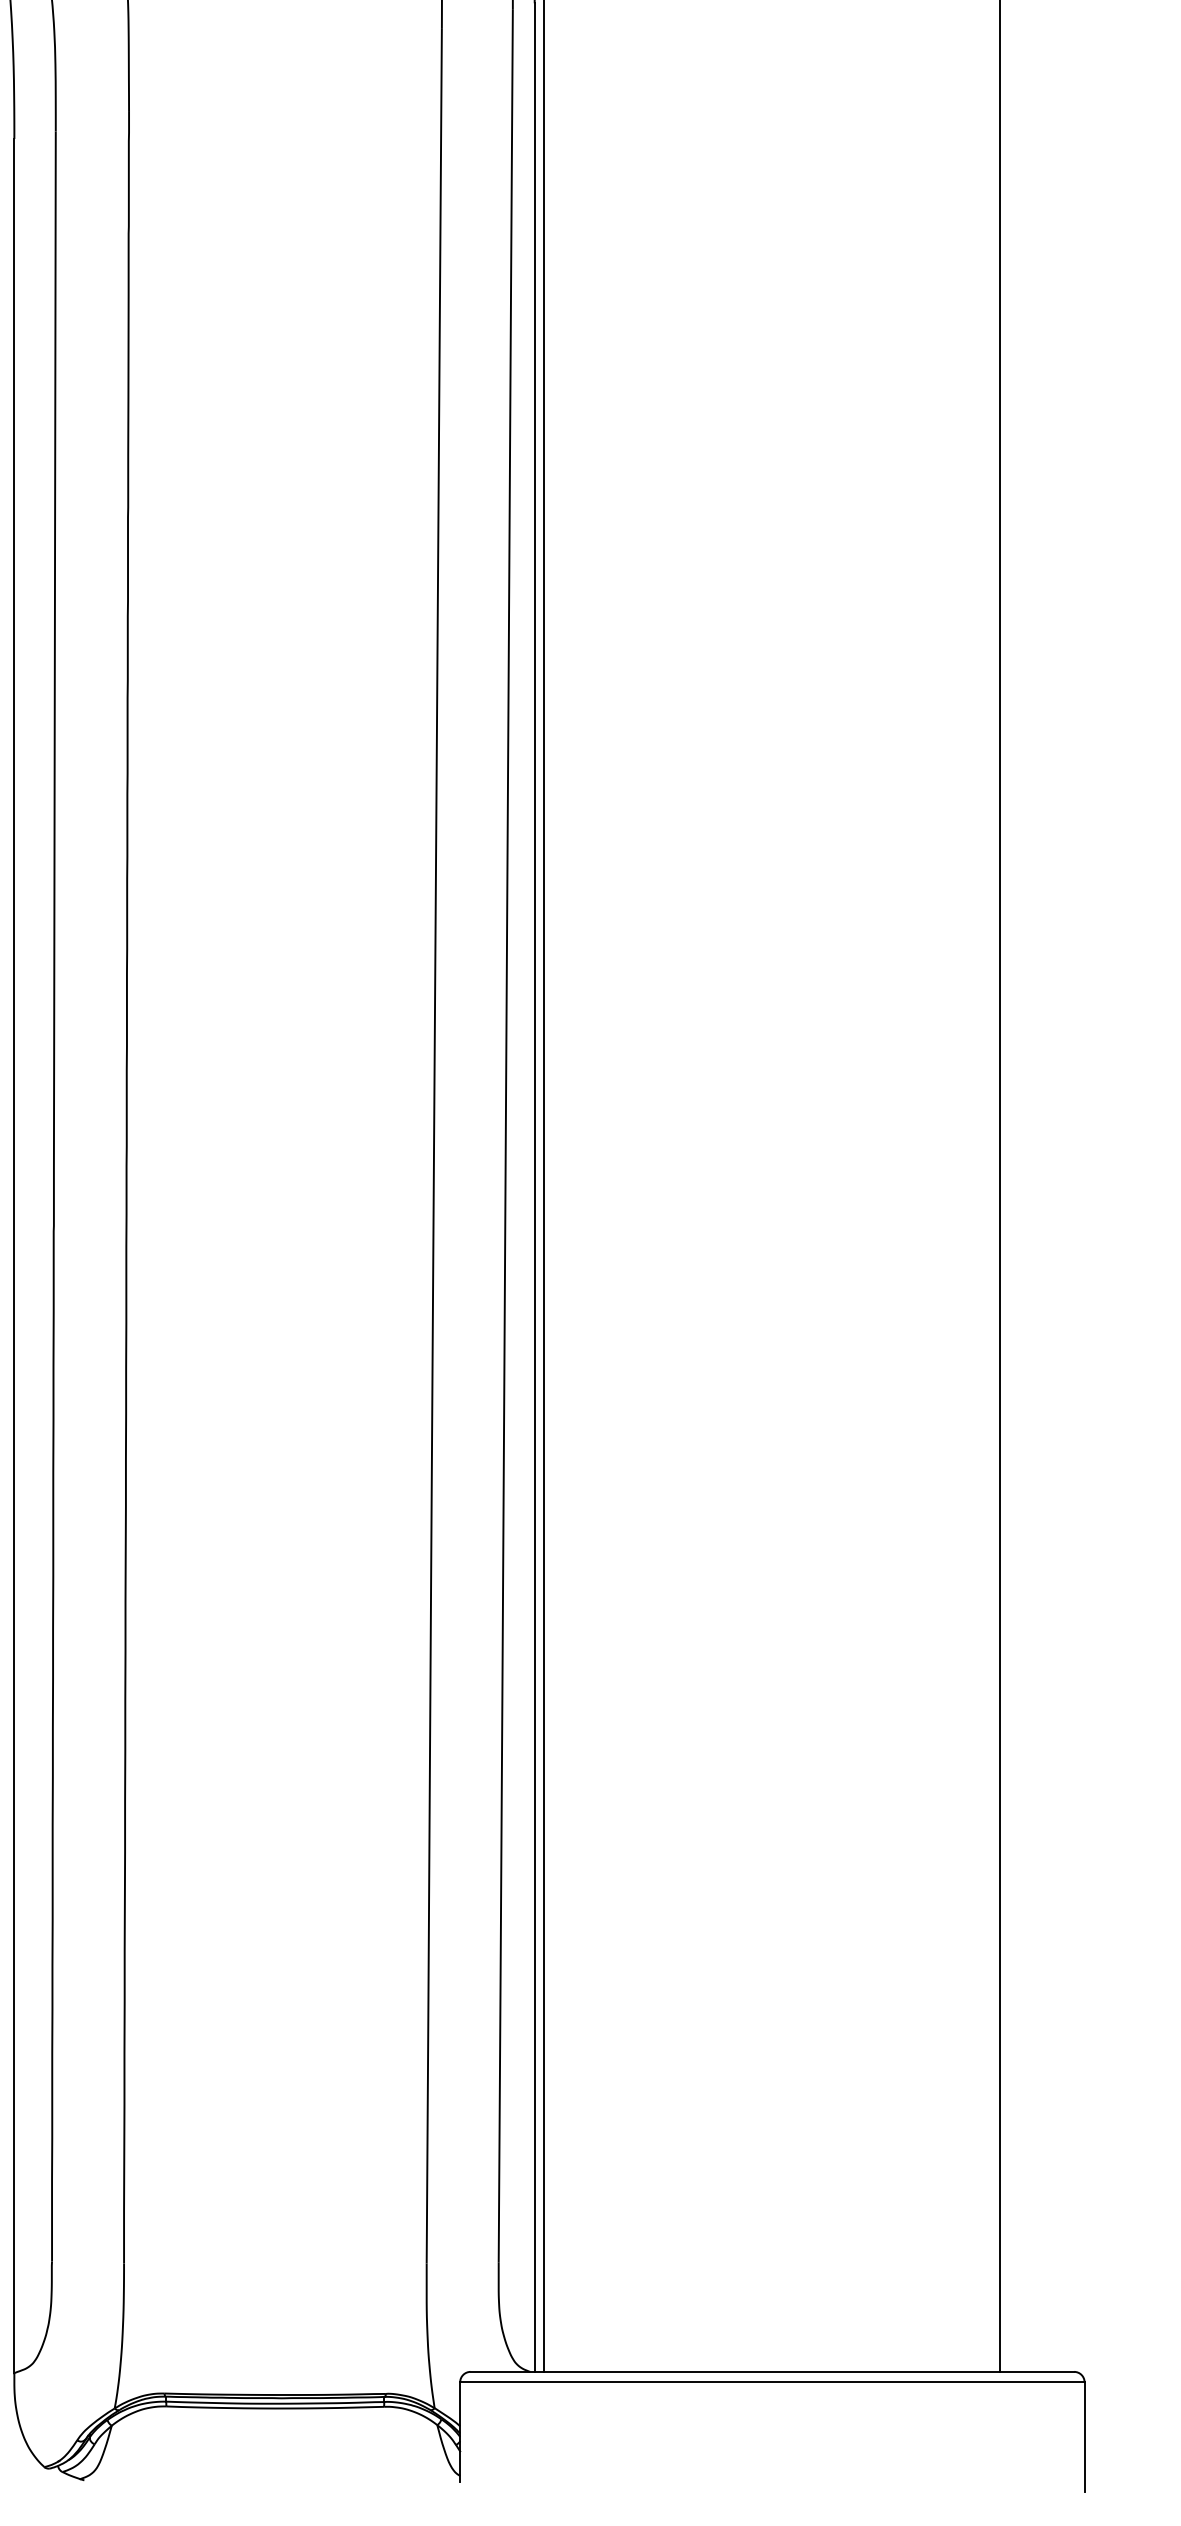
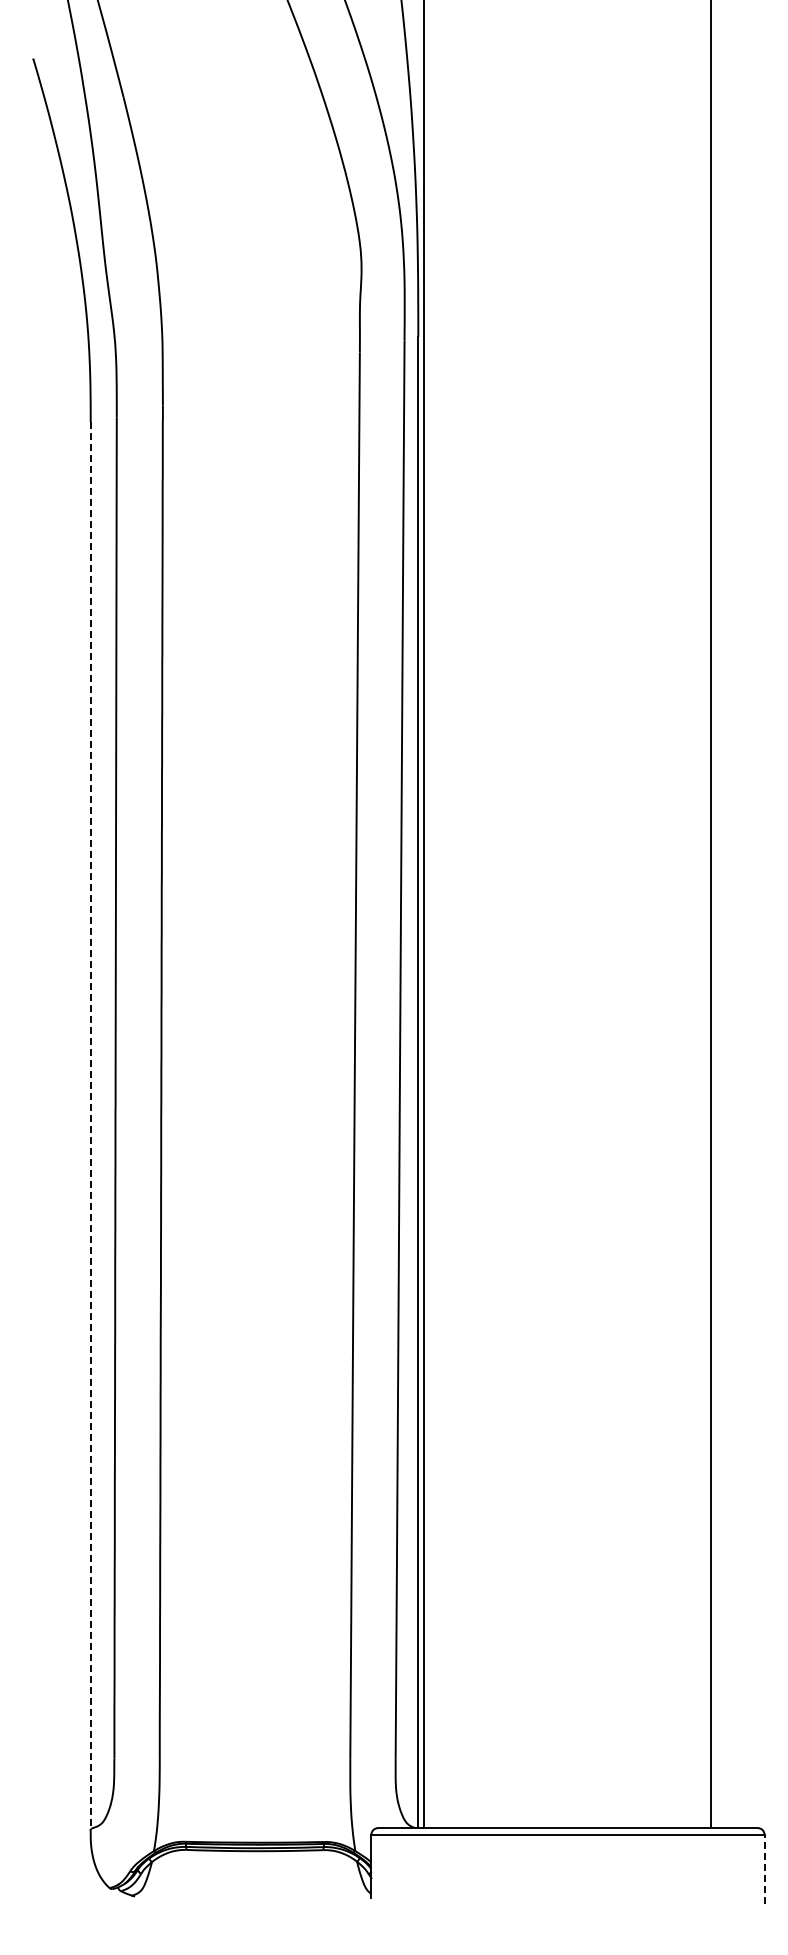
line: (14, 1257) -> (90, 1126), solid -> dashed
line: (1084, 2435) -> (764, 1868), solid -> dashed

